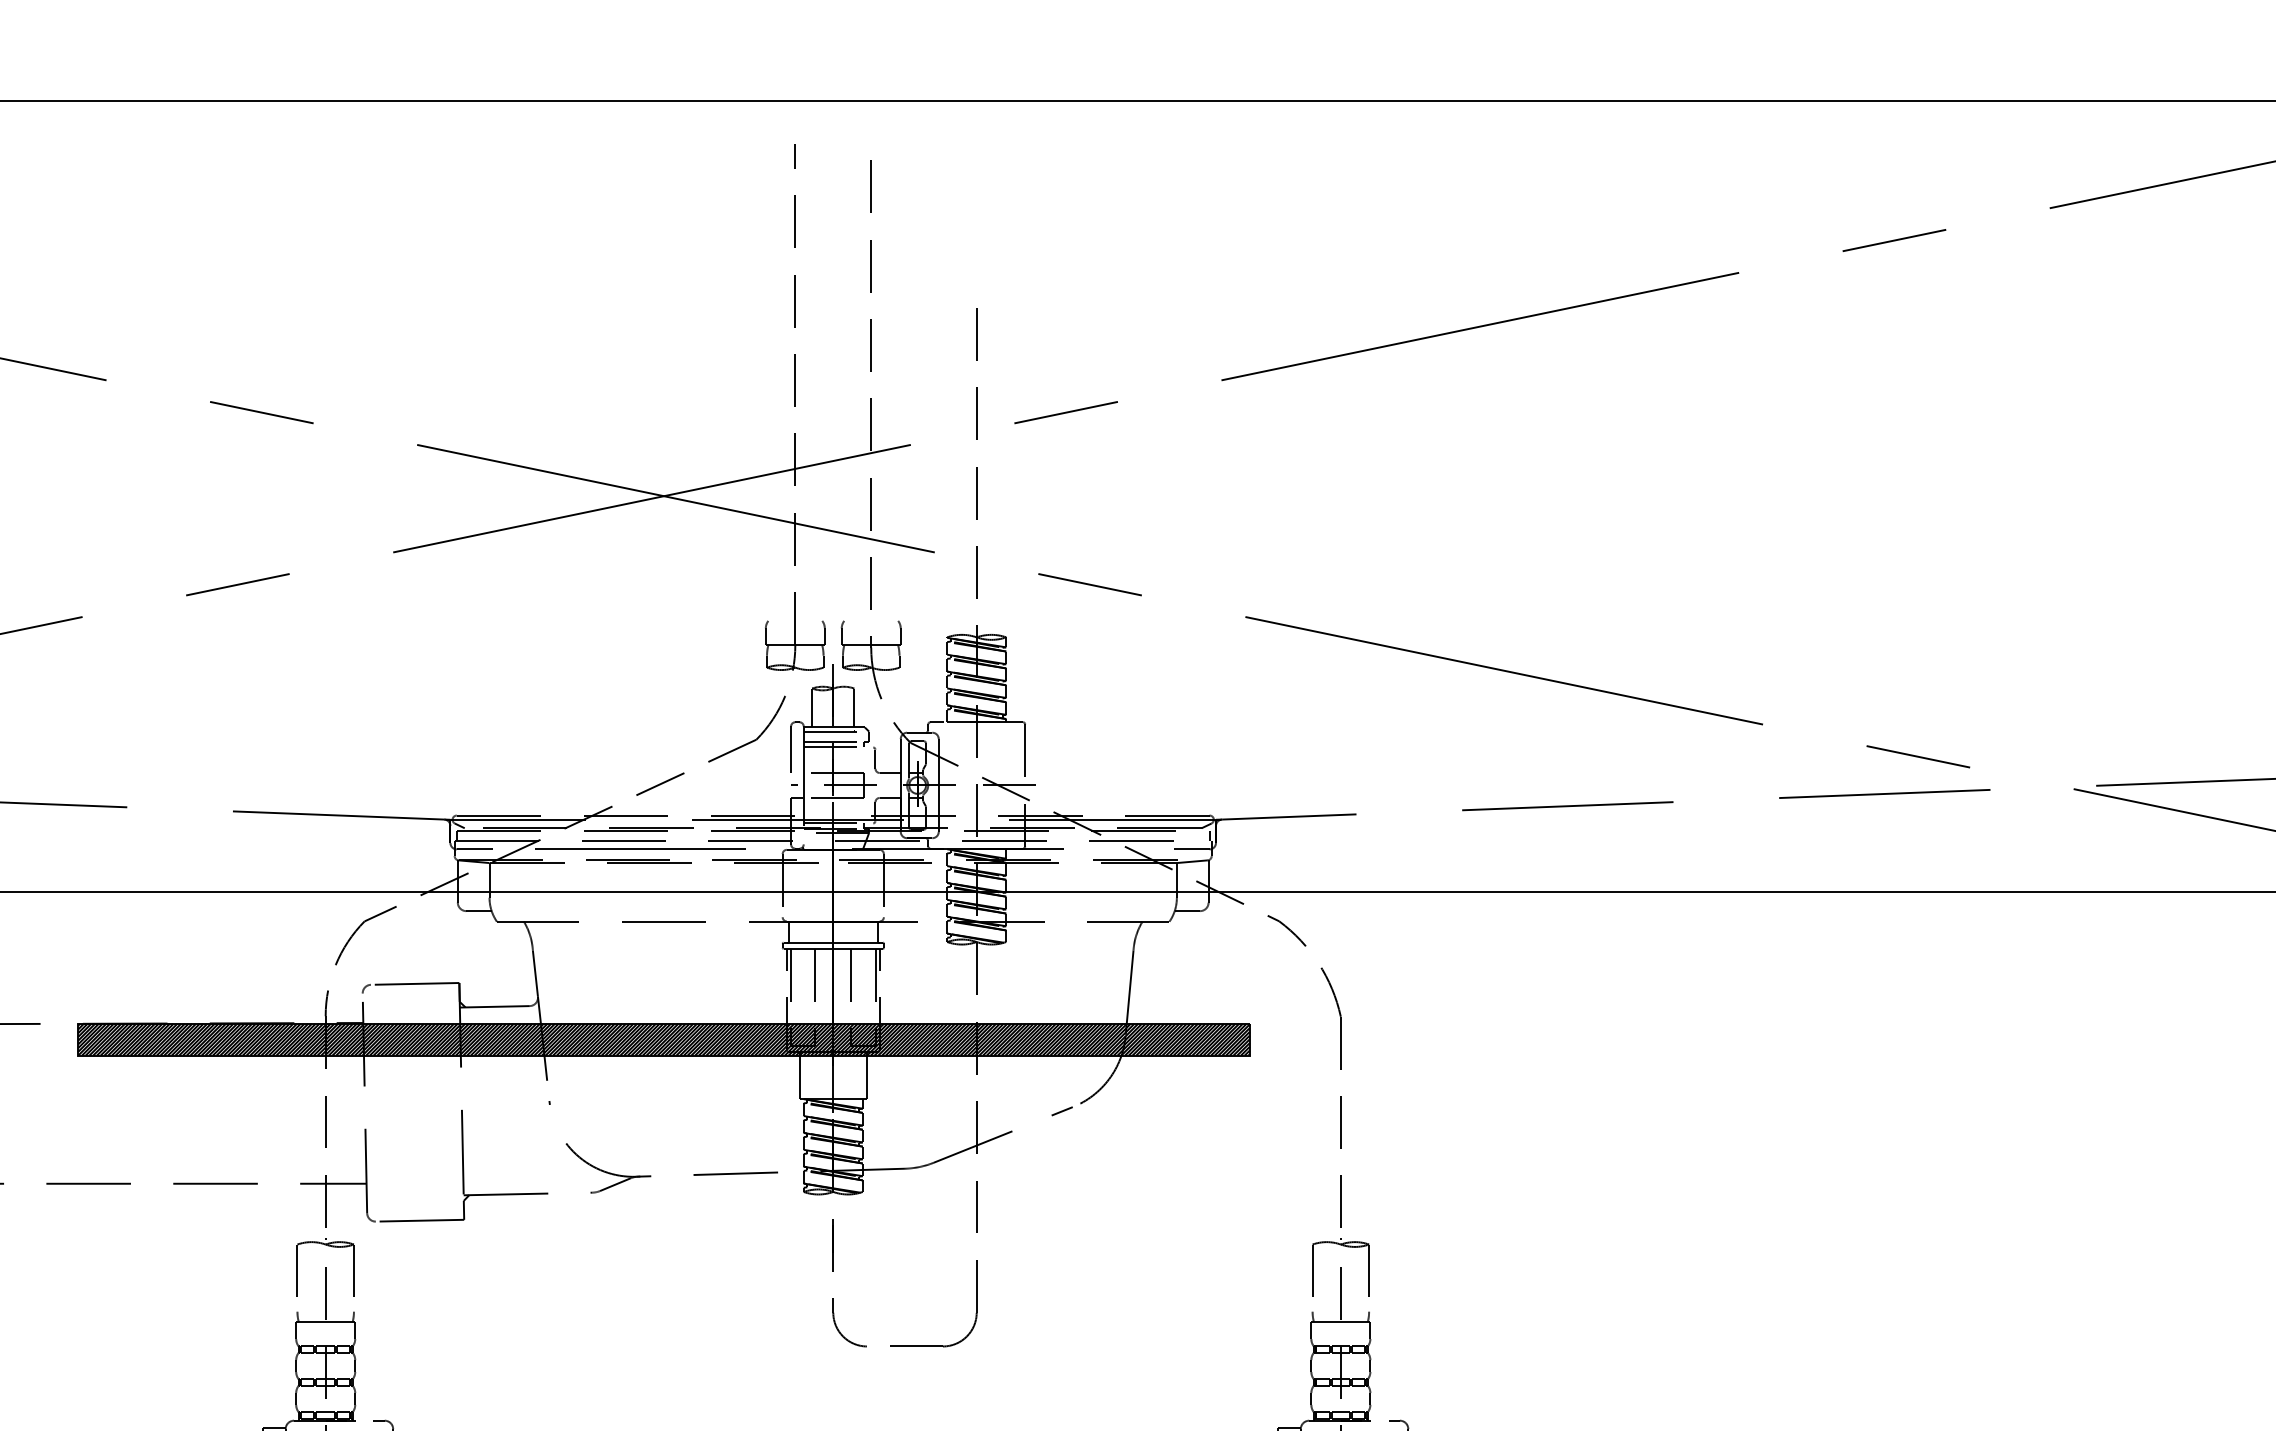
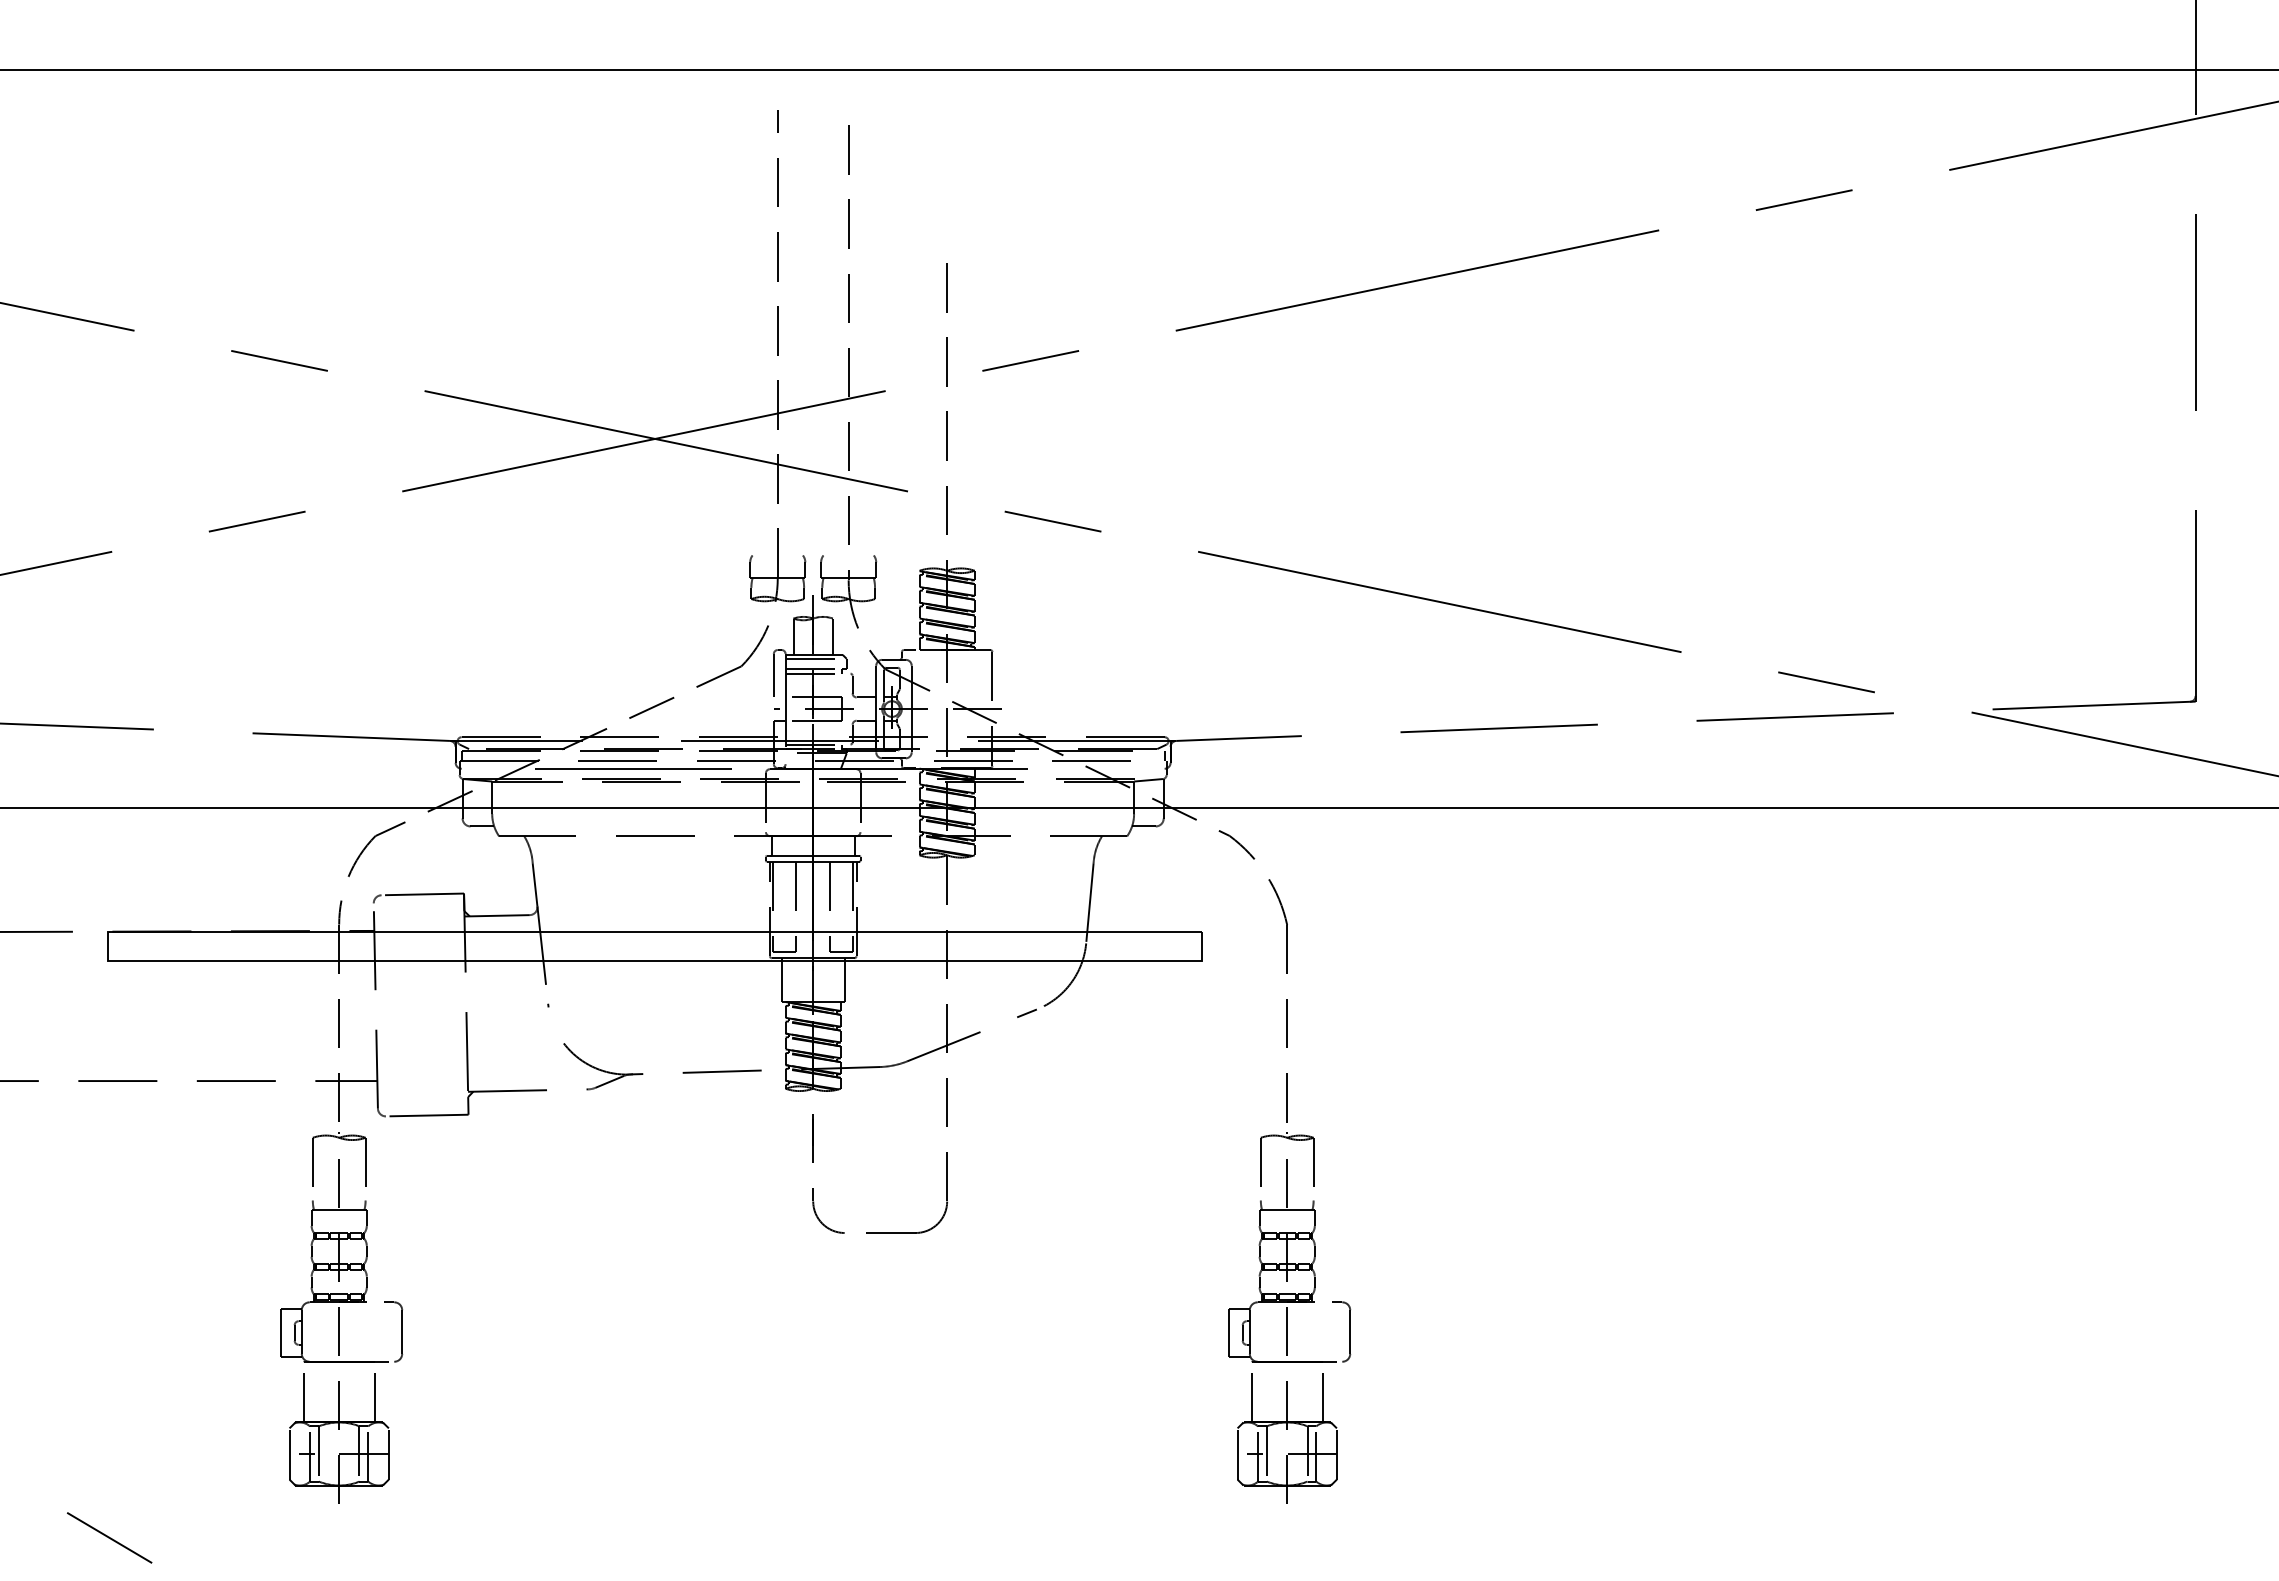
line: (474, 849) -> (478, 768), removed
line: (1191, 849) -> (1147, 768), removed
hatch: (664, 1039) -> (655, 946), removed

